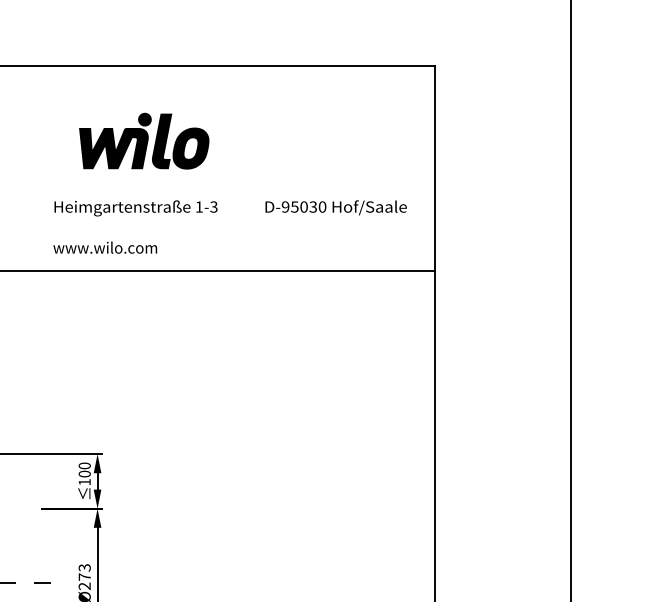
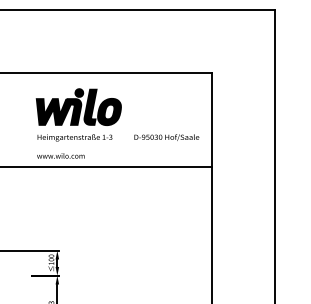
part: (143, 139) -> (78, 106), size x1.43

